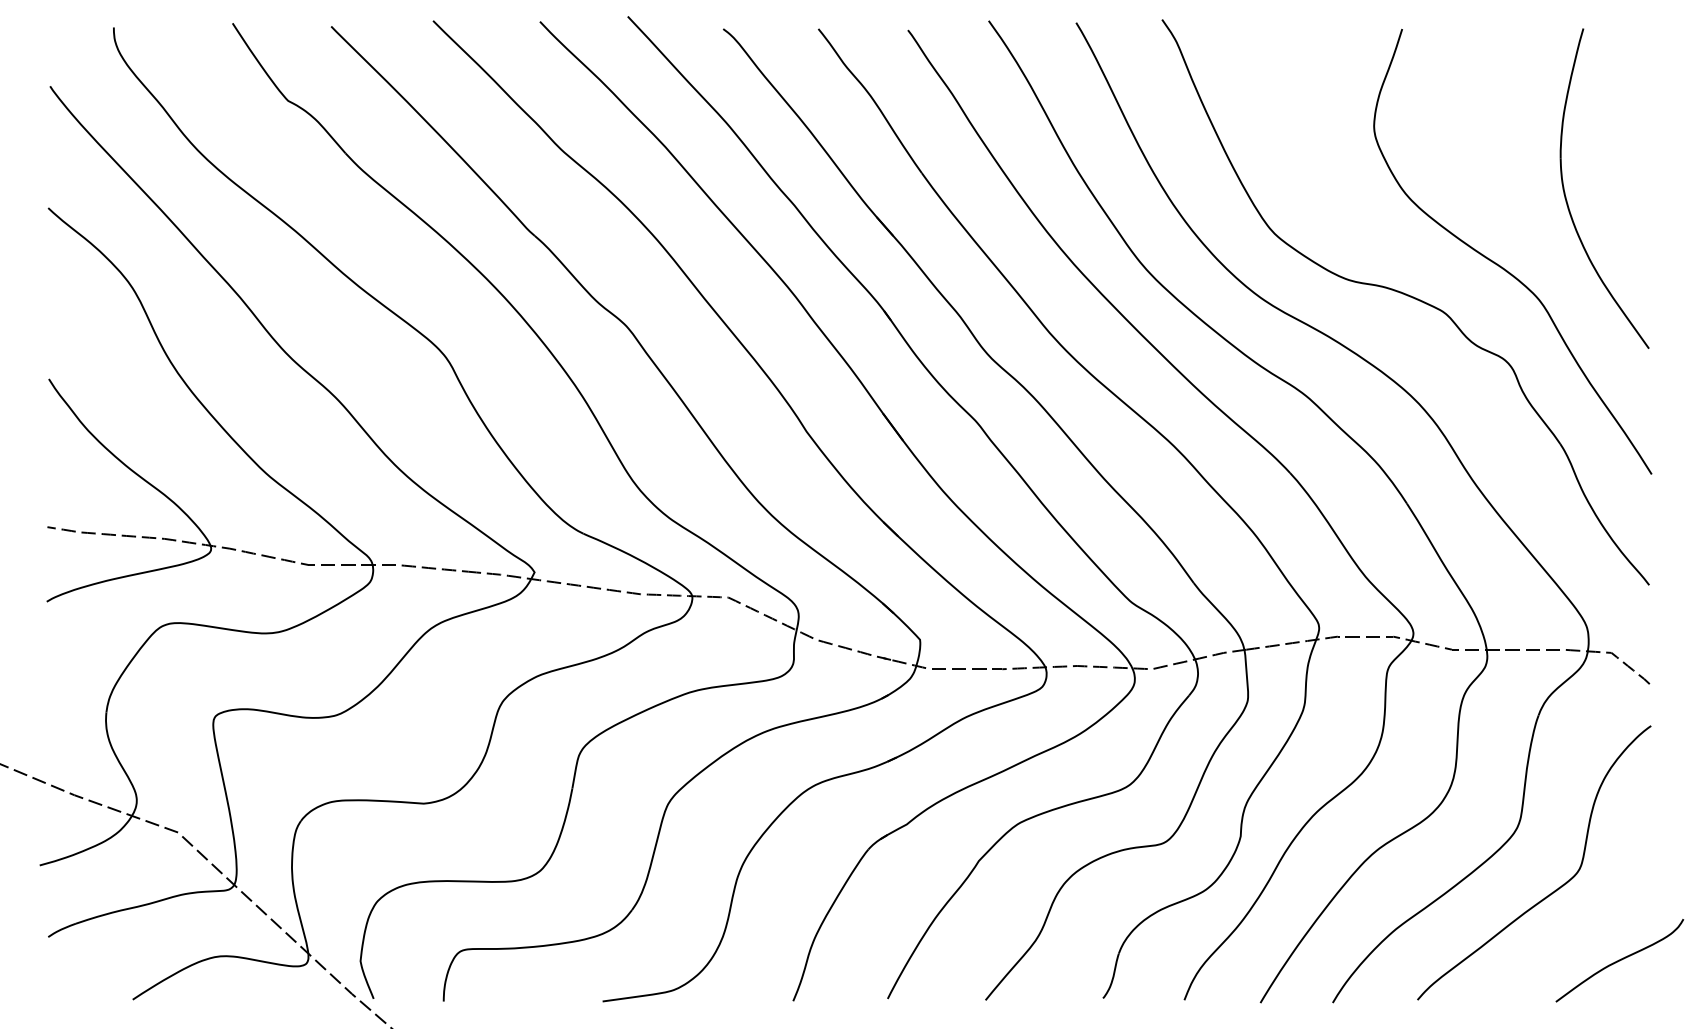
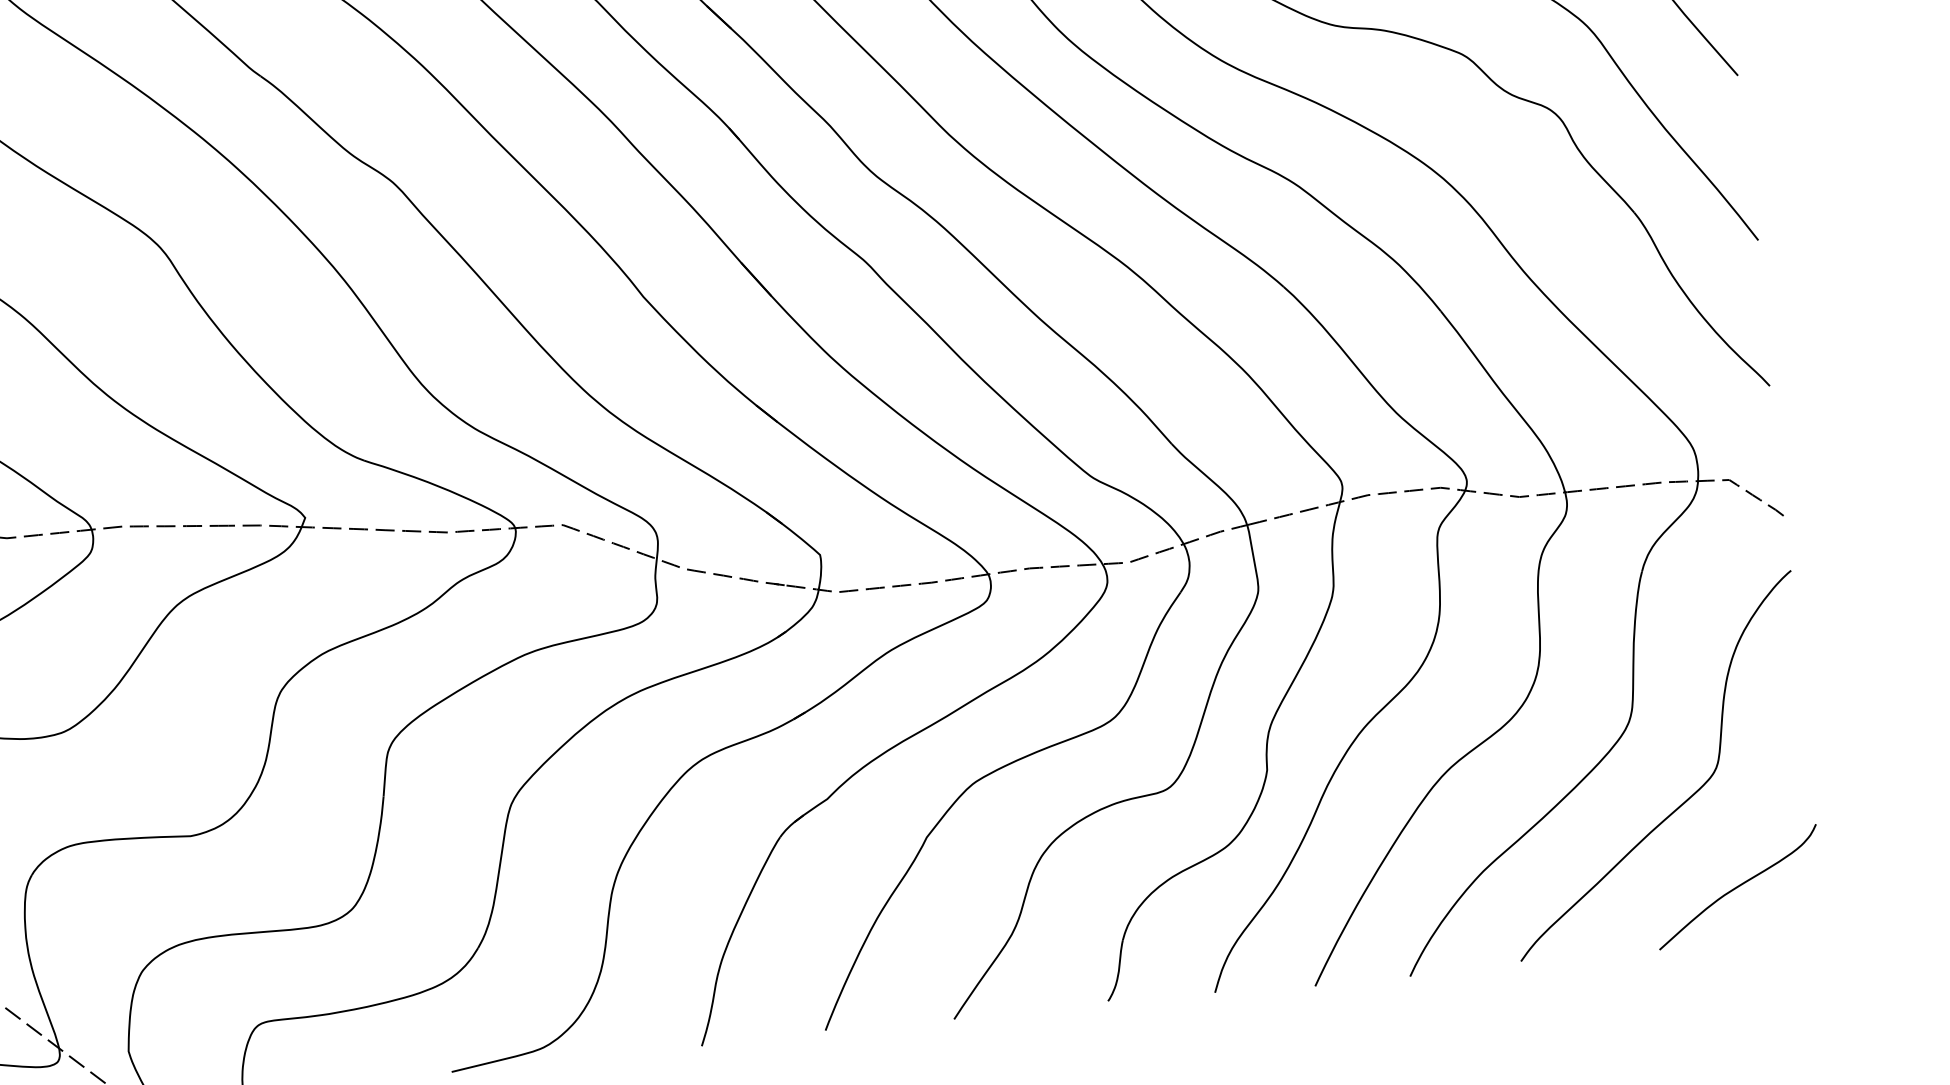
curve: (1619, 960) -> (1737, 887), moved

